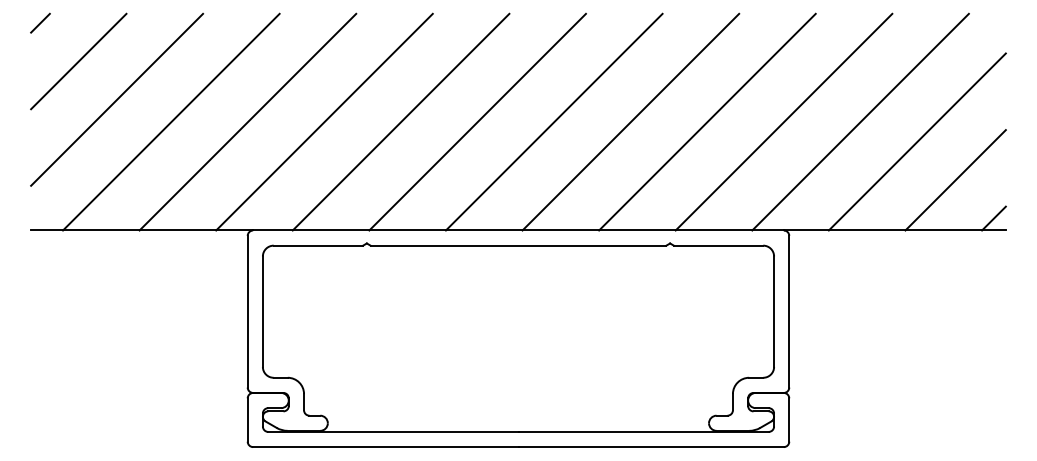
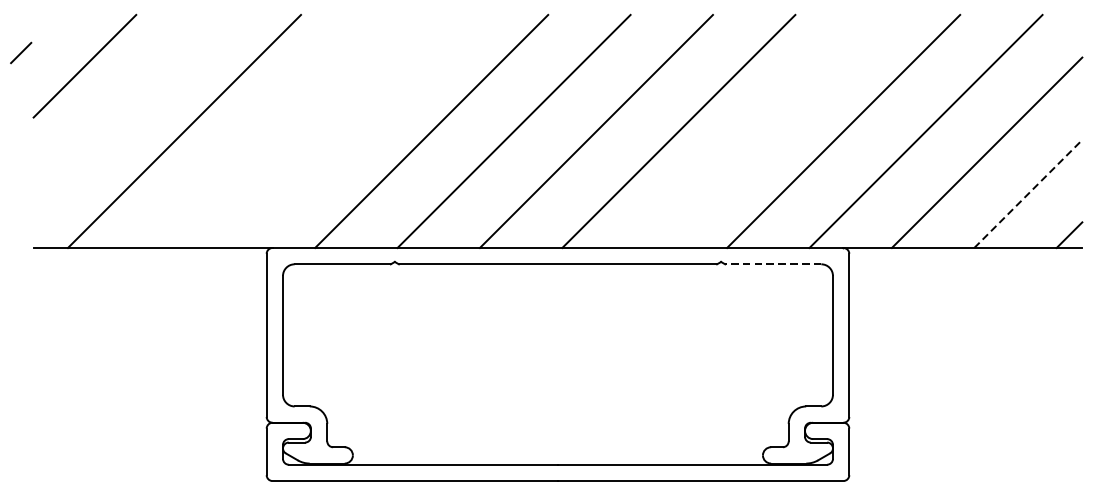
line: (40, 22) -> (21, 52), moved
line: (117, 99) -> (126, 107), removed
line: (247, 121) -> (266, 130), removed
line: (324, 121) -> (349, 130), removed
line: (707, 121) -> (761, 130), removed
line: (956, 179) -> (1029, 193), solid -> dashed
line: (718, 245) -> (773, 264), solid -> dashed

